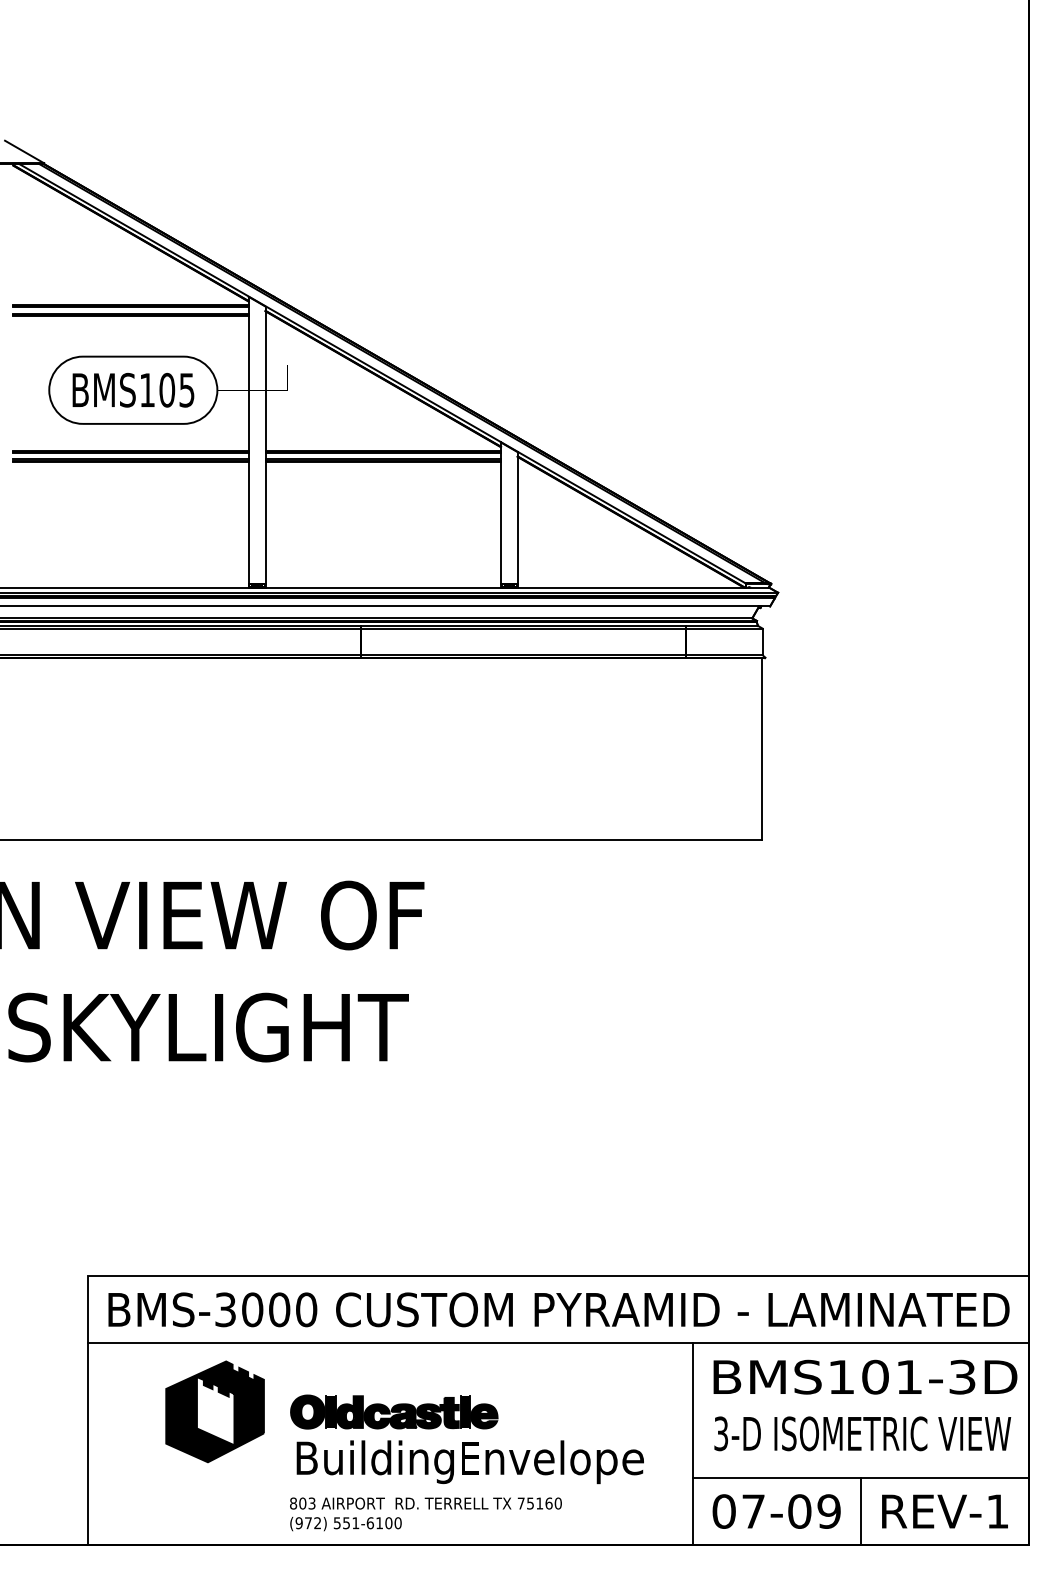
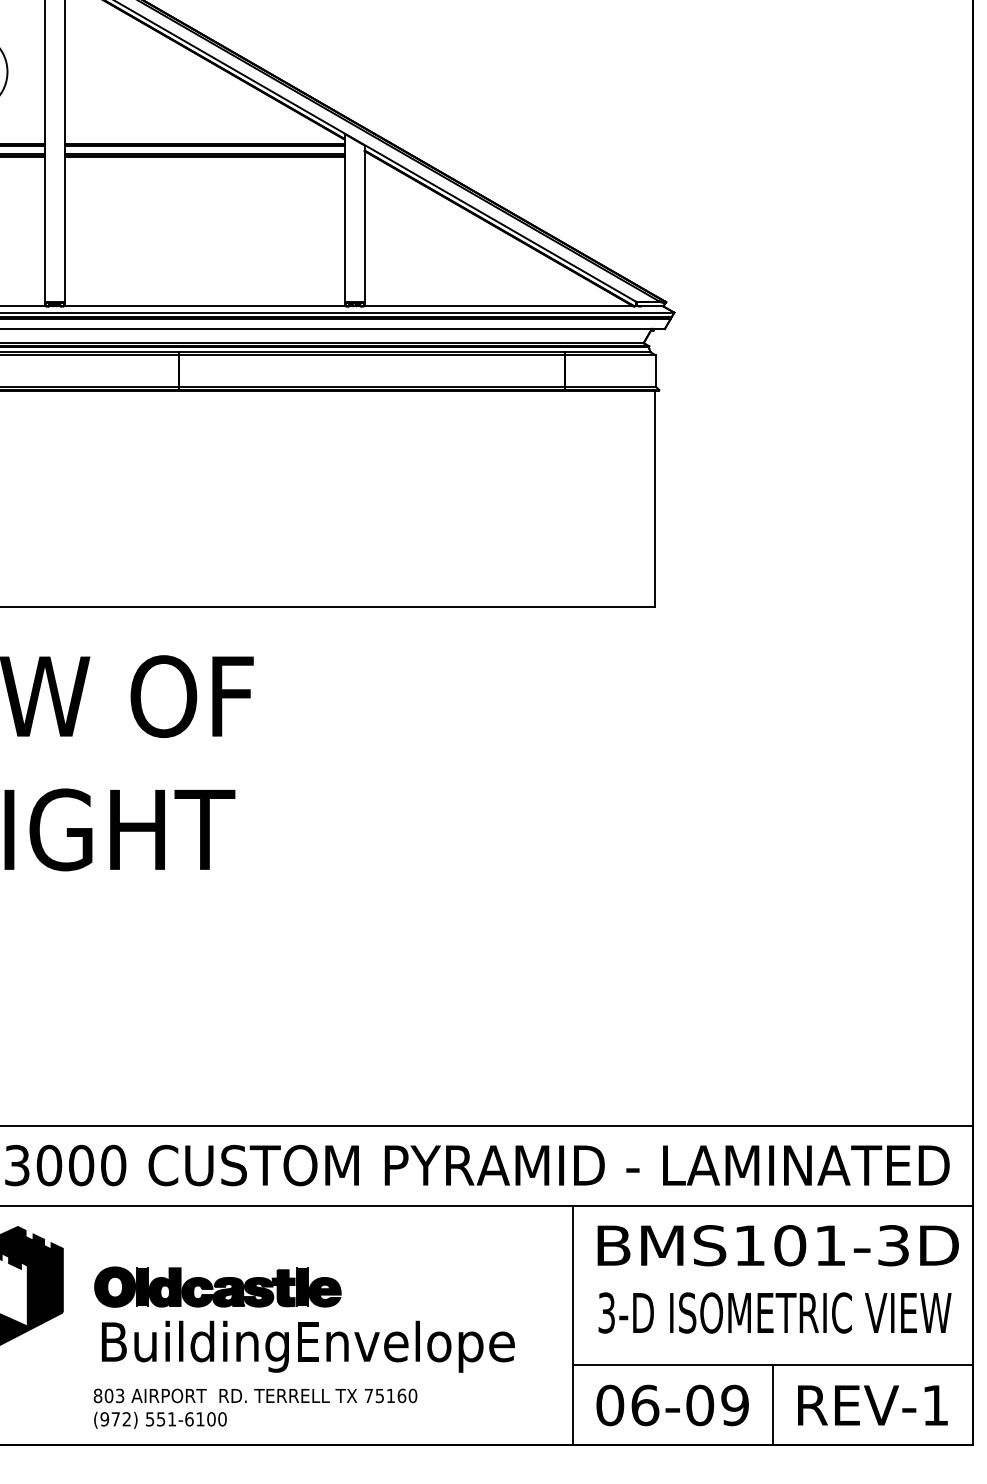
text: (753, 1511) -> (645, 1405), 07-09 -> 06-09

